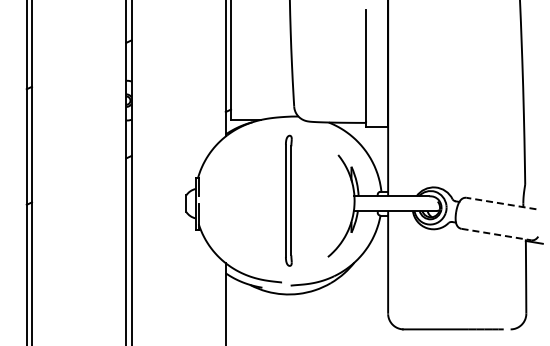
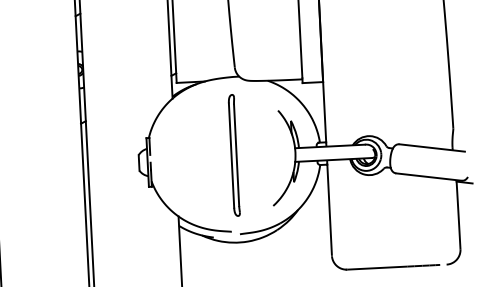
line: (501, 203) -> (432, 147), dashed -> solid
line: (496, 234) -> (429, 177), dashed -> solid

